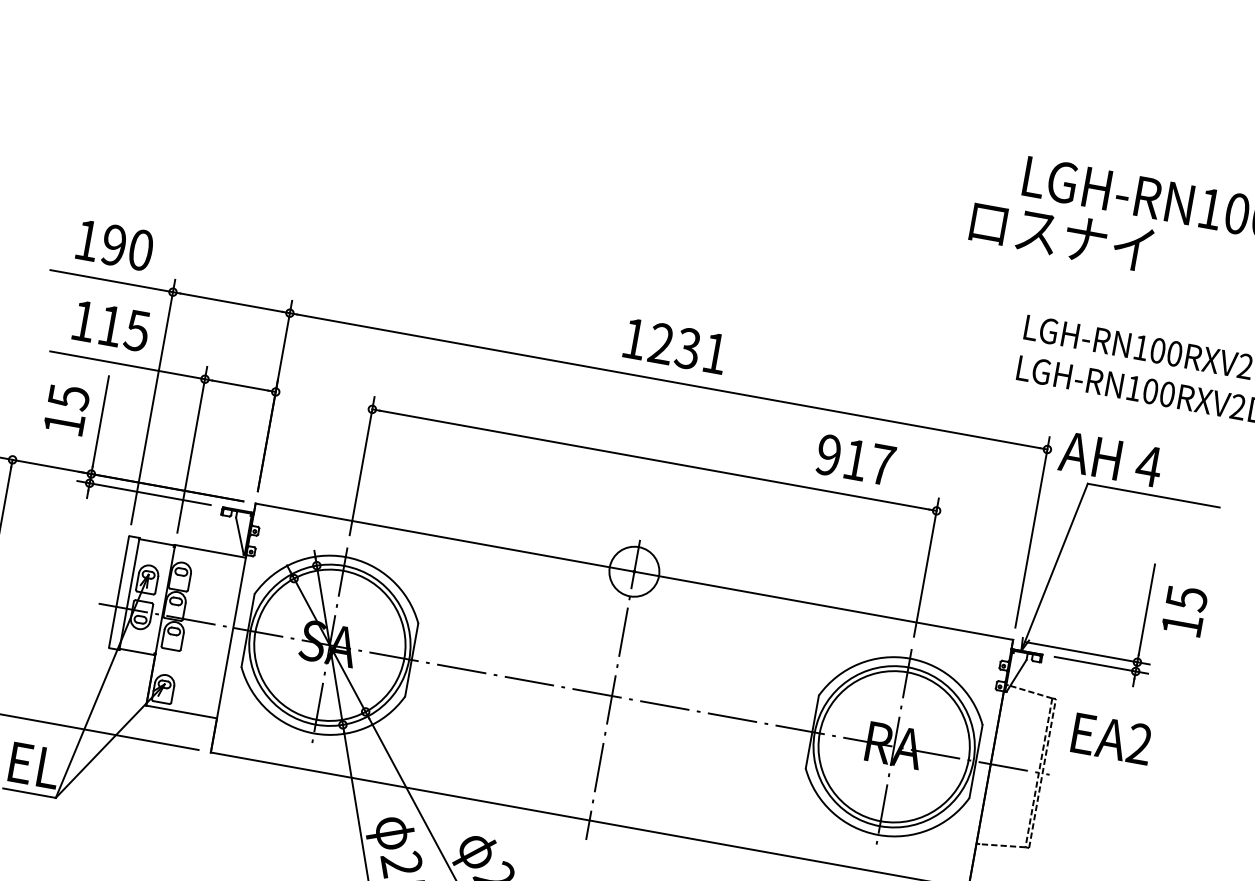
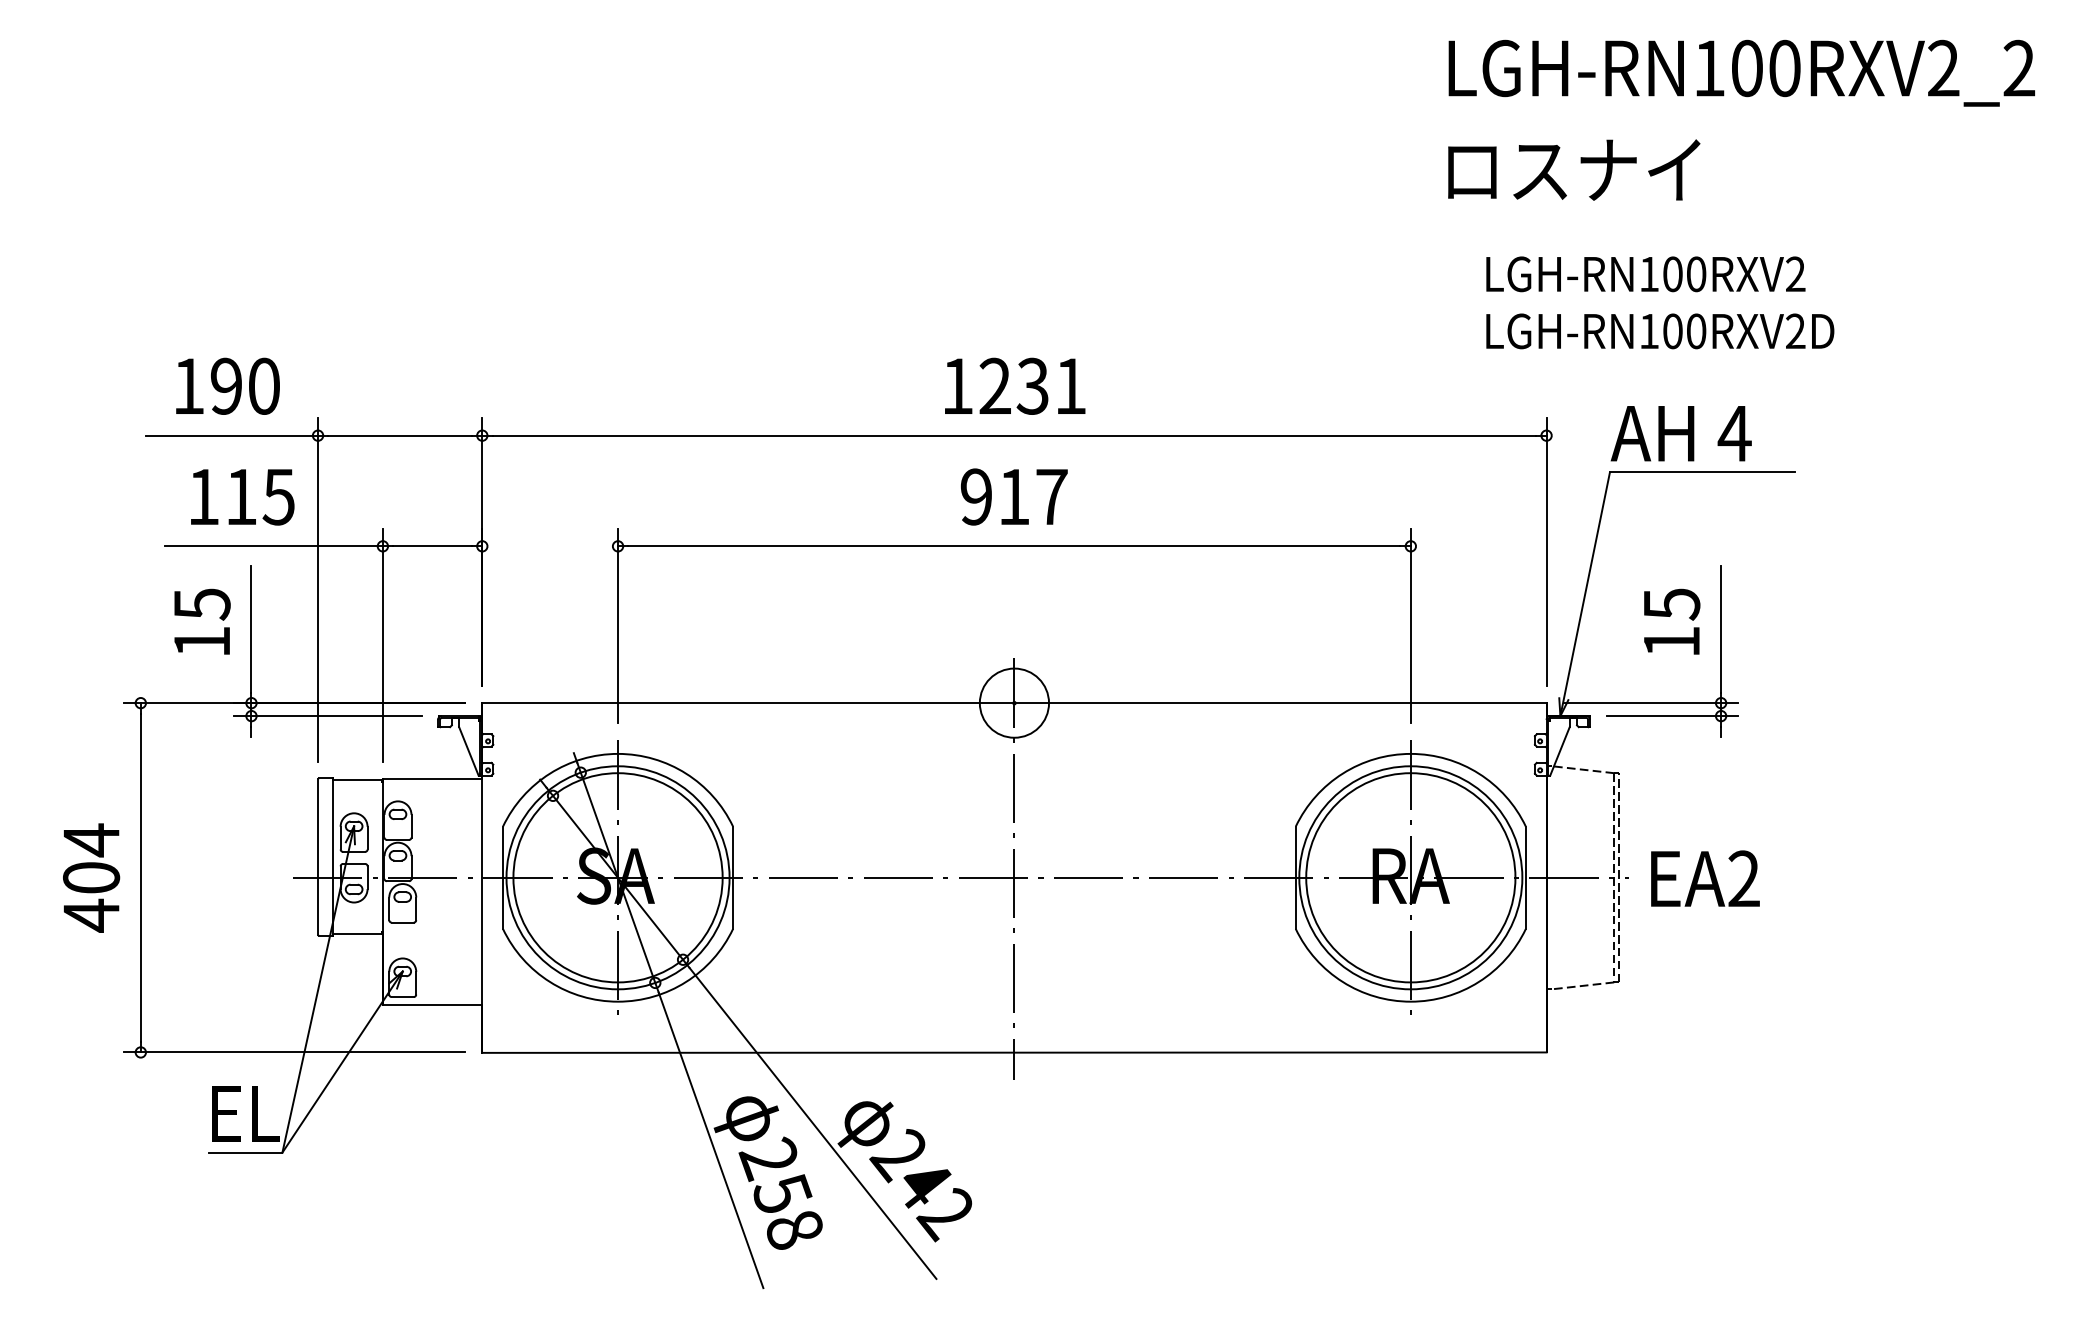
text: (1061, 235) -> (1574, 169), moved
text: (855, 459) -> (1014, 496), moved
text: (1110, 459) -> (1680, 433), moved
text: (1185, 610) -> (1672, 621), moved
text: (1112, 738) -> (1705, 878), moved

